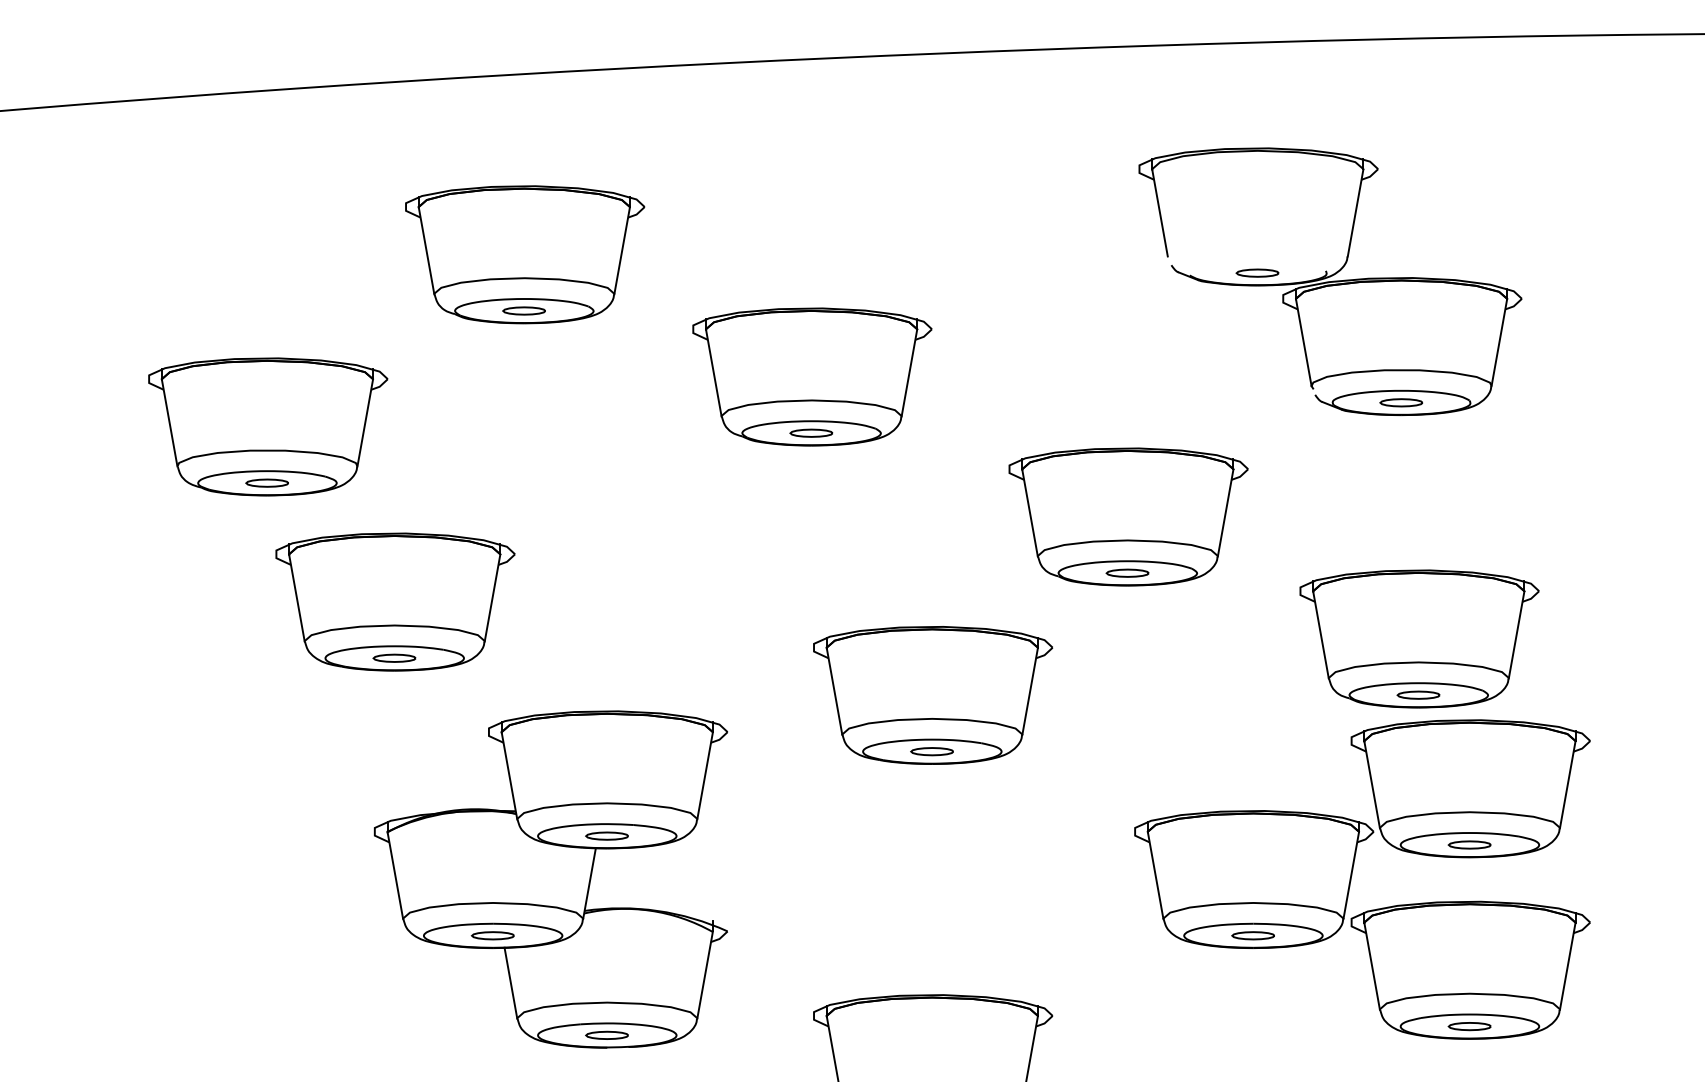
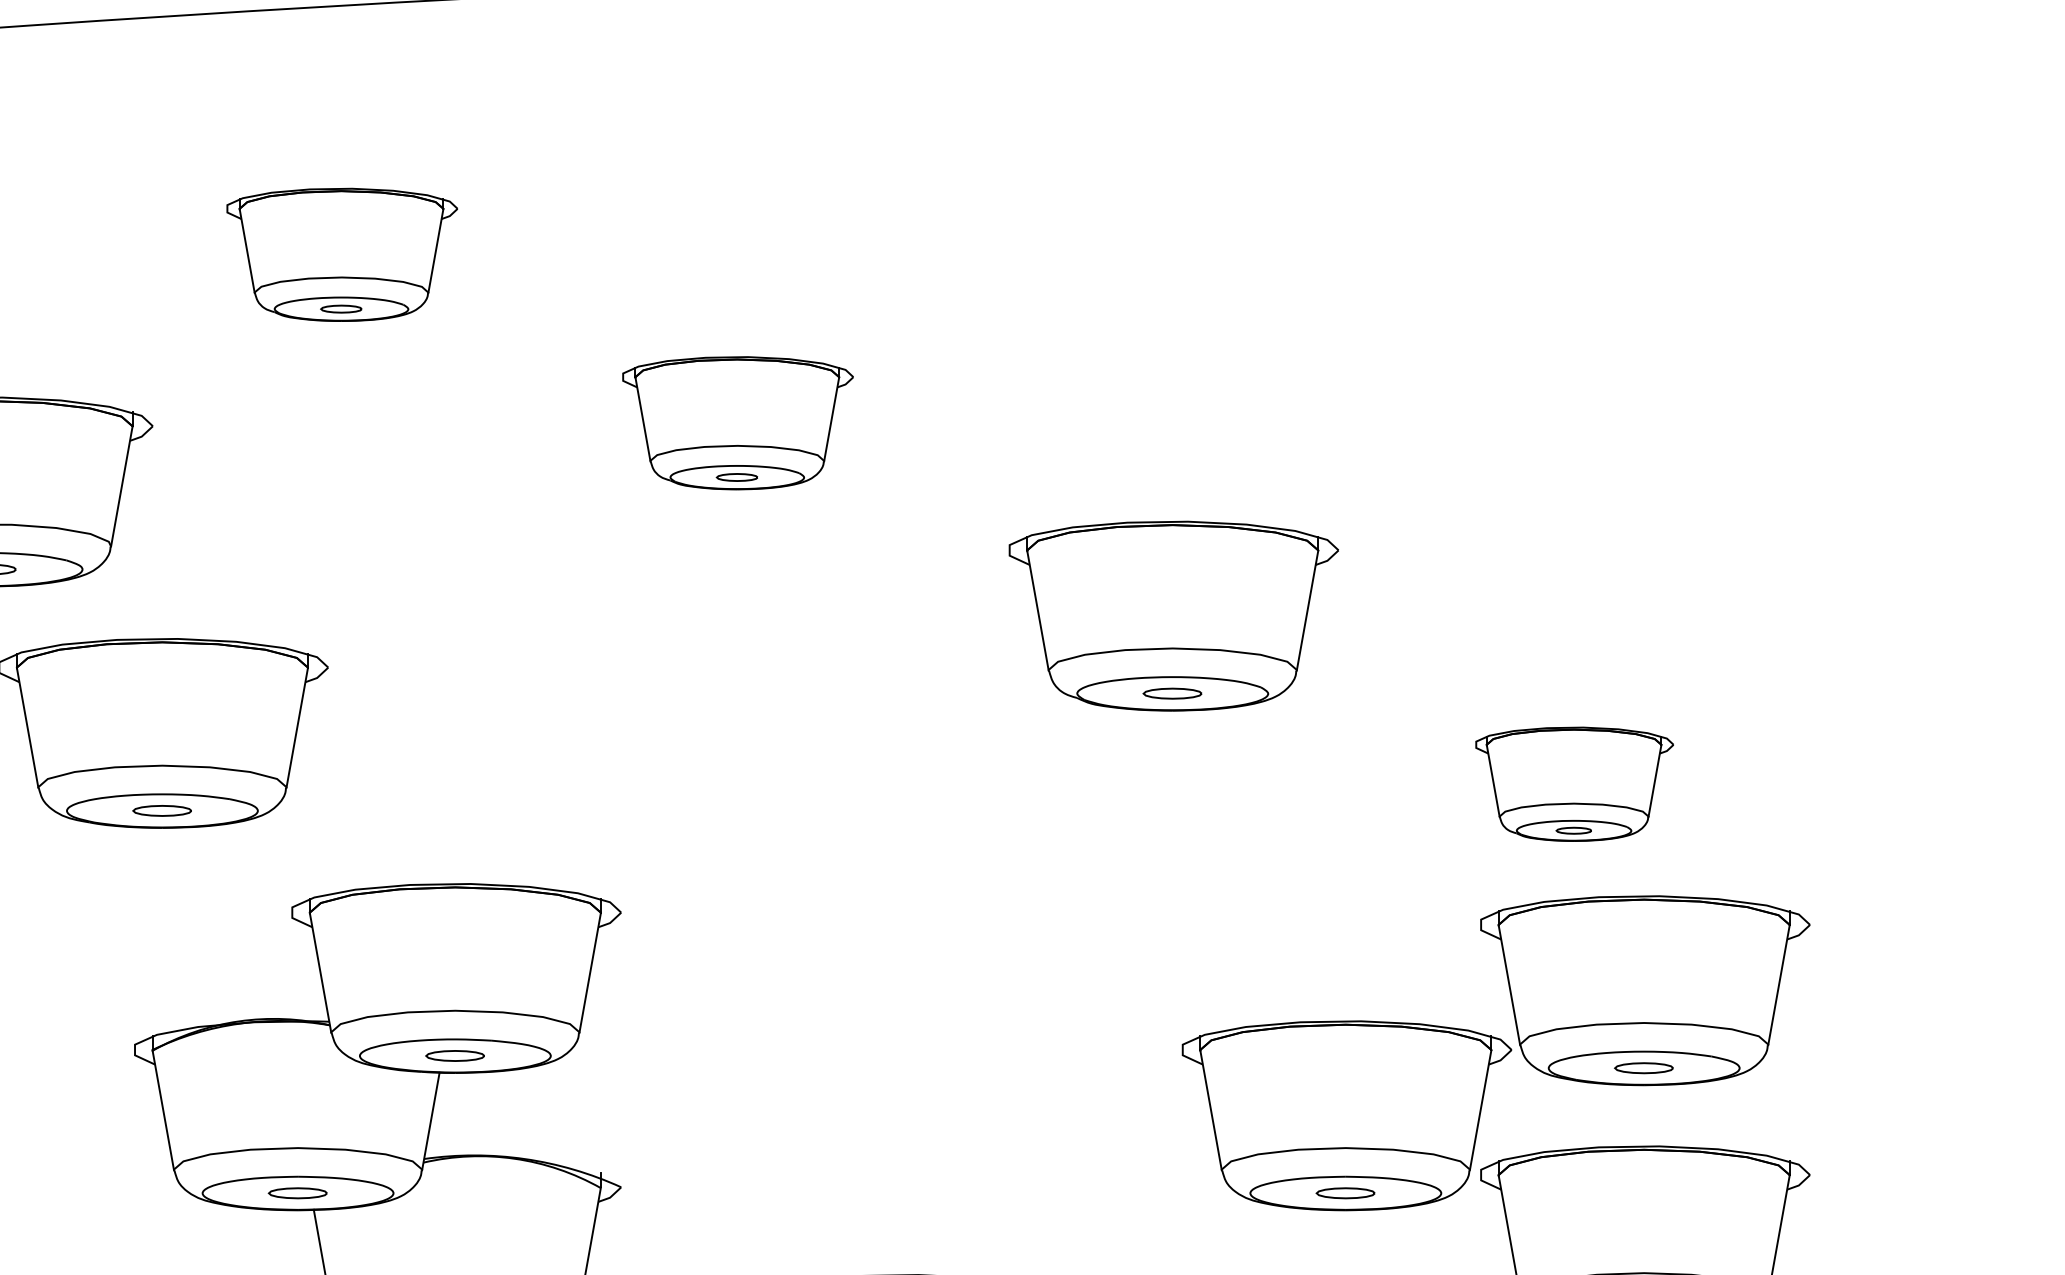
part: (525, 254) -> (342, 254), size x0.7
part: (1330, 281) -> (1452, 291), removed
part: (812, 376) -> (738, 422), size x0.7
part: (1419, 638) -> (1574, 783), size x0.6
part: (933, 695) -> (904, 862), removed

